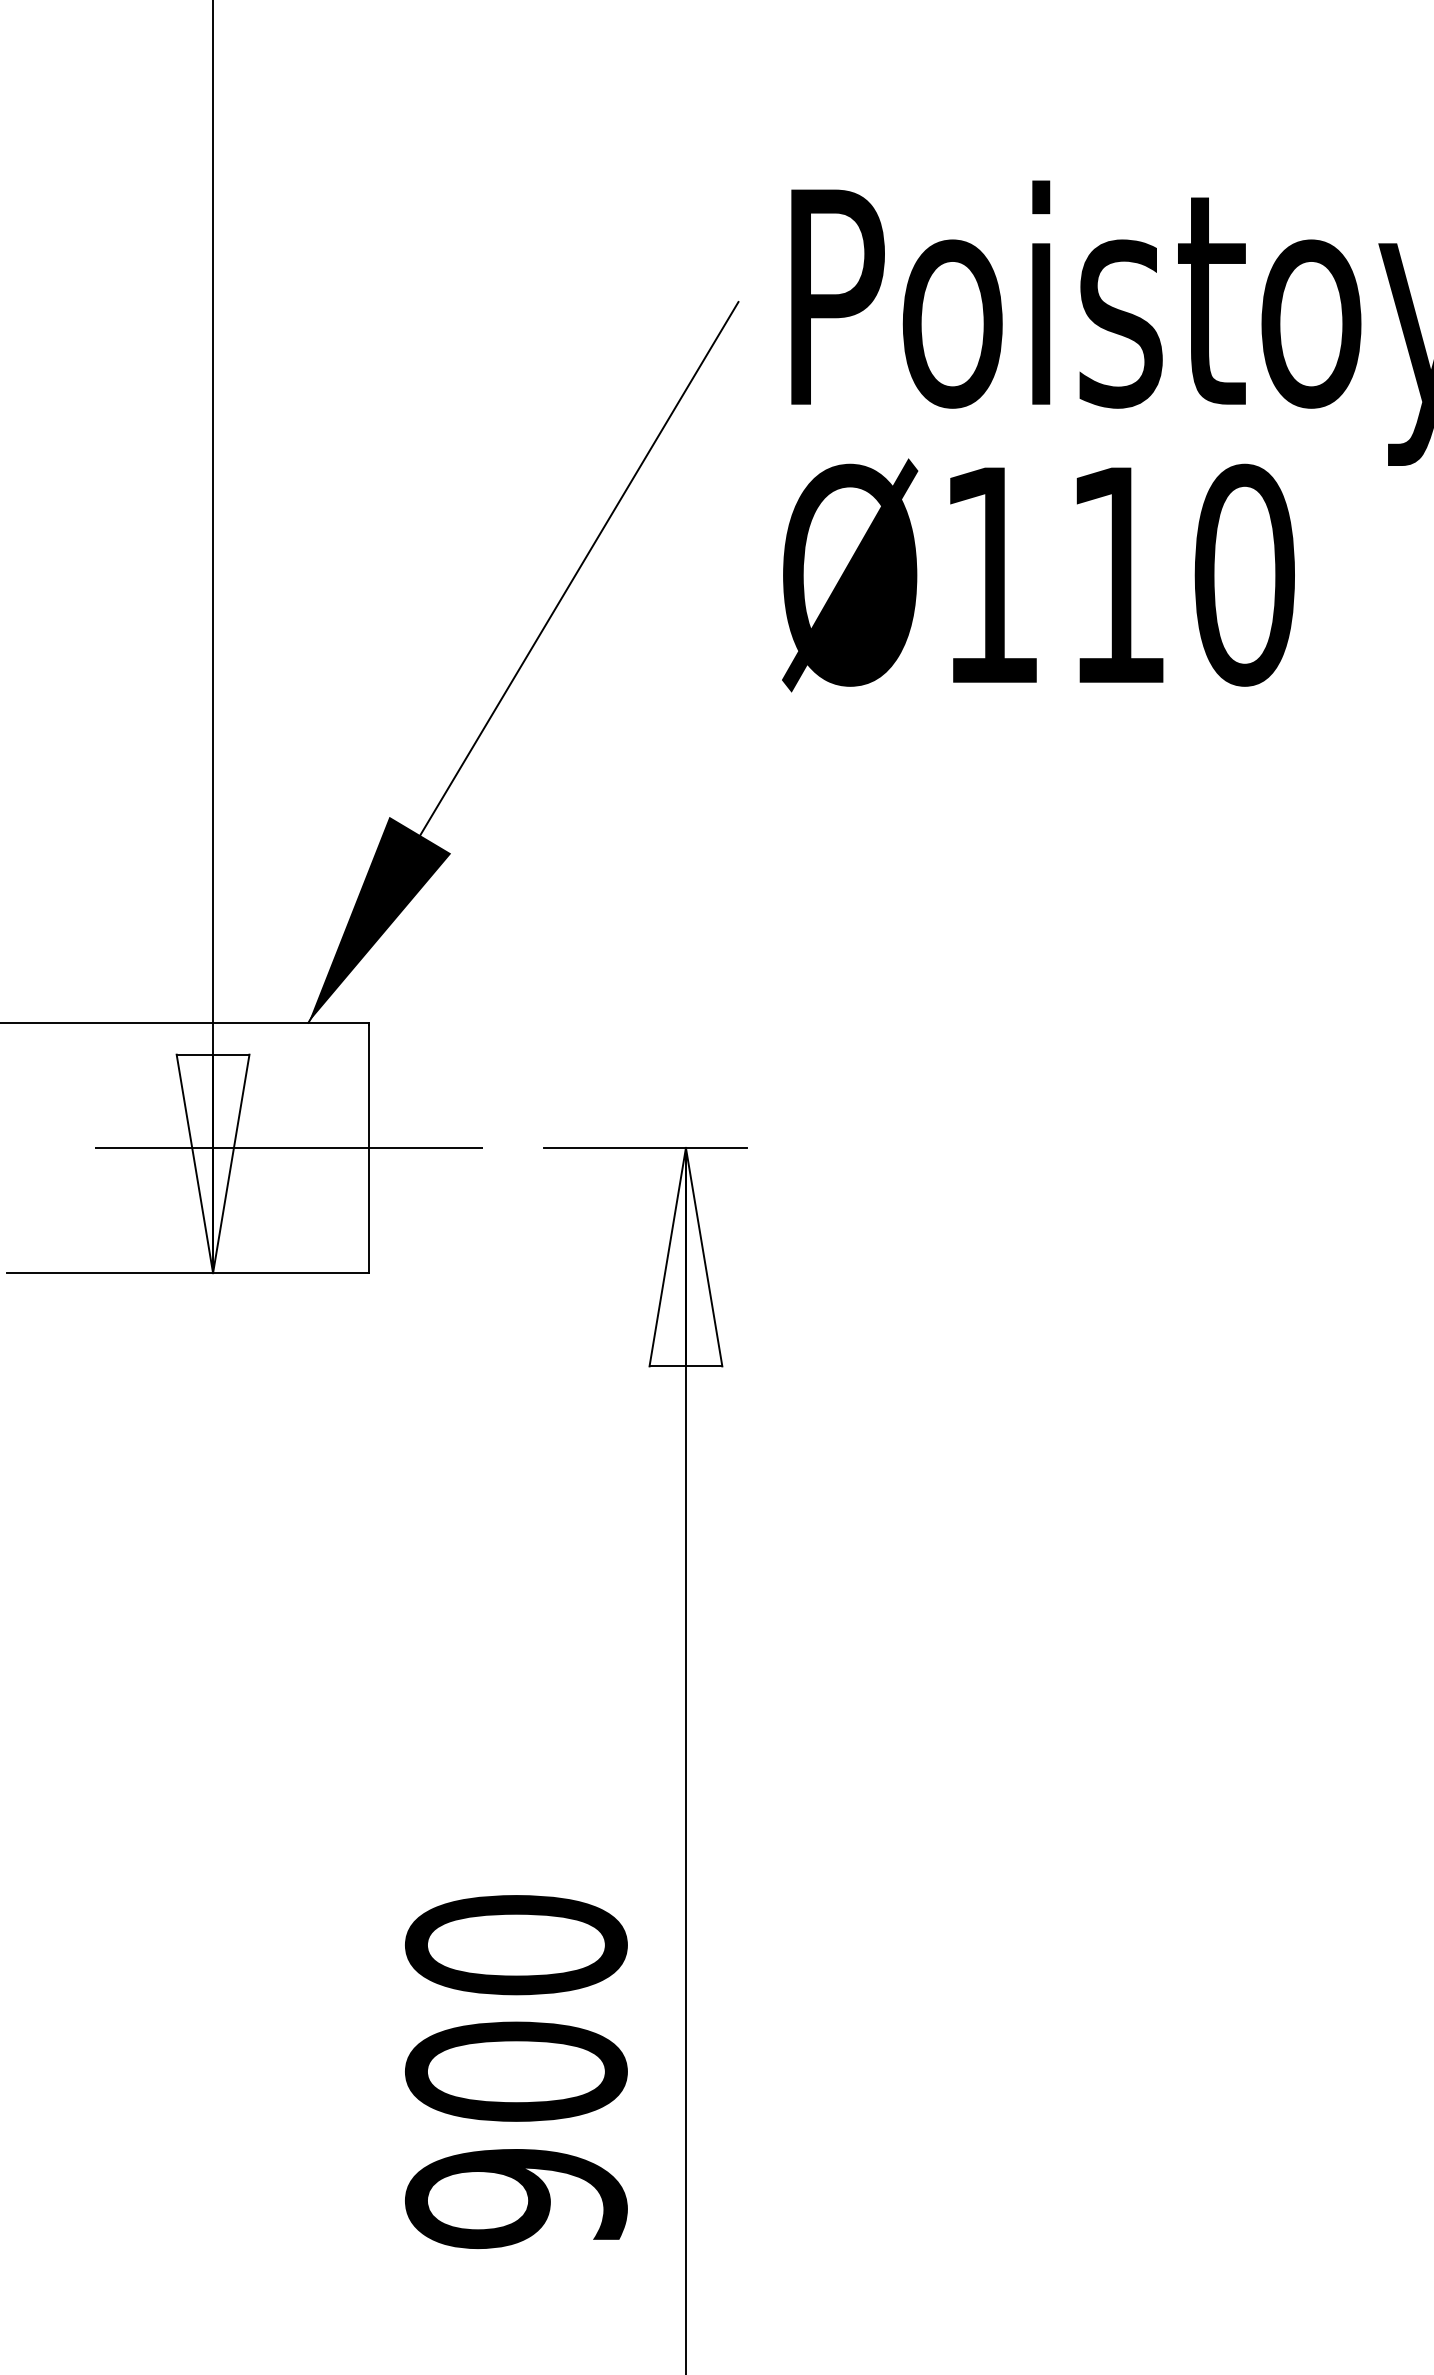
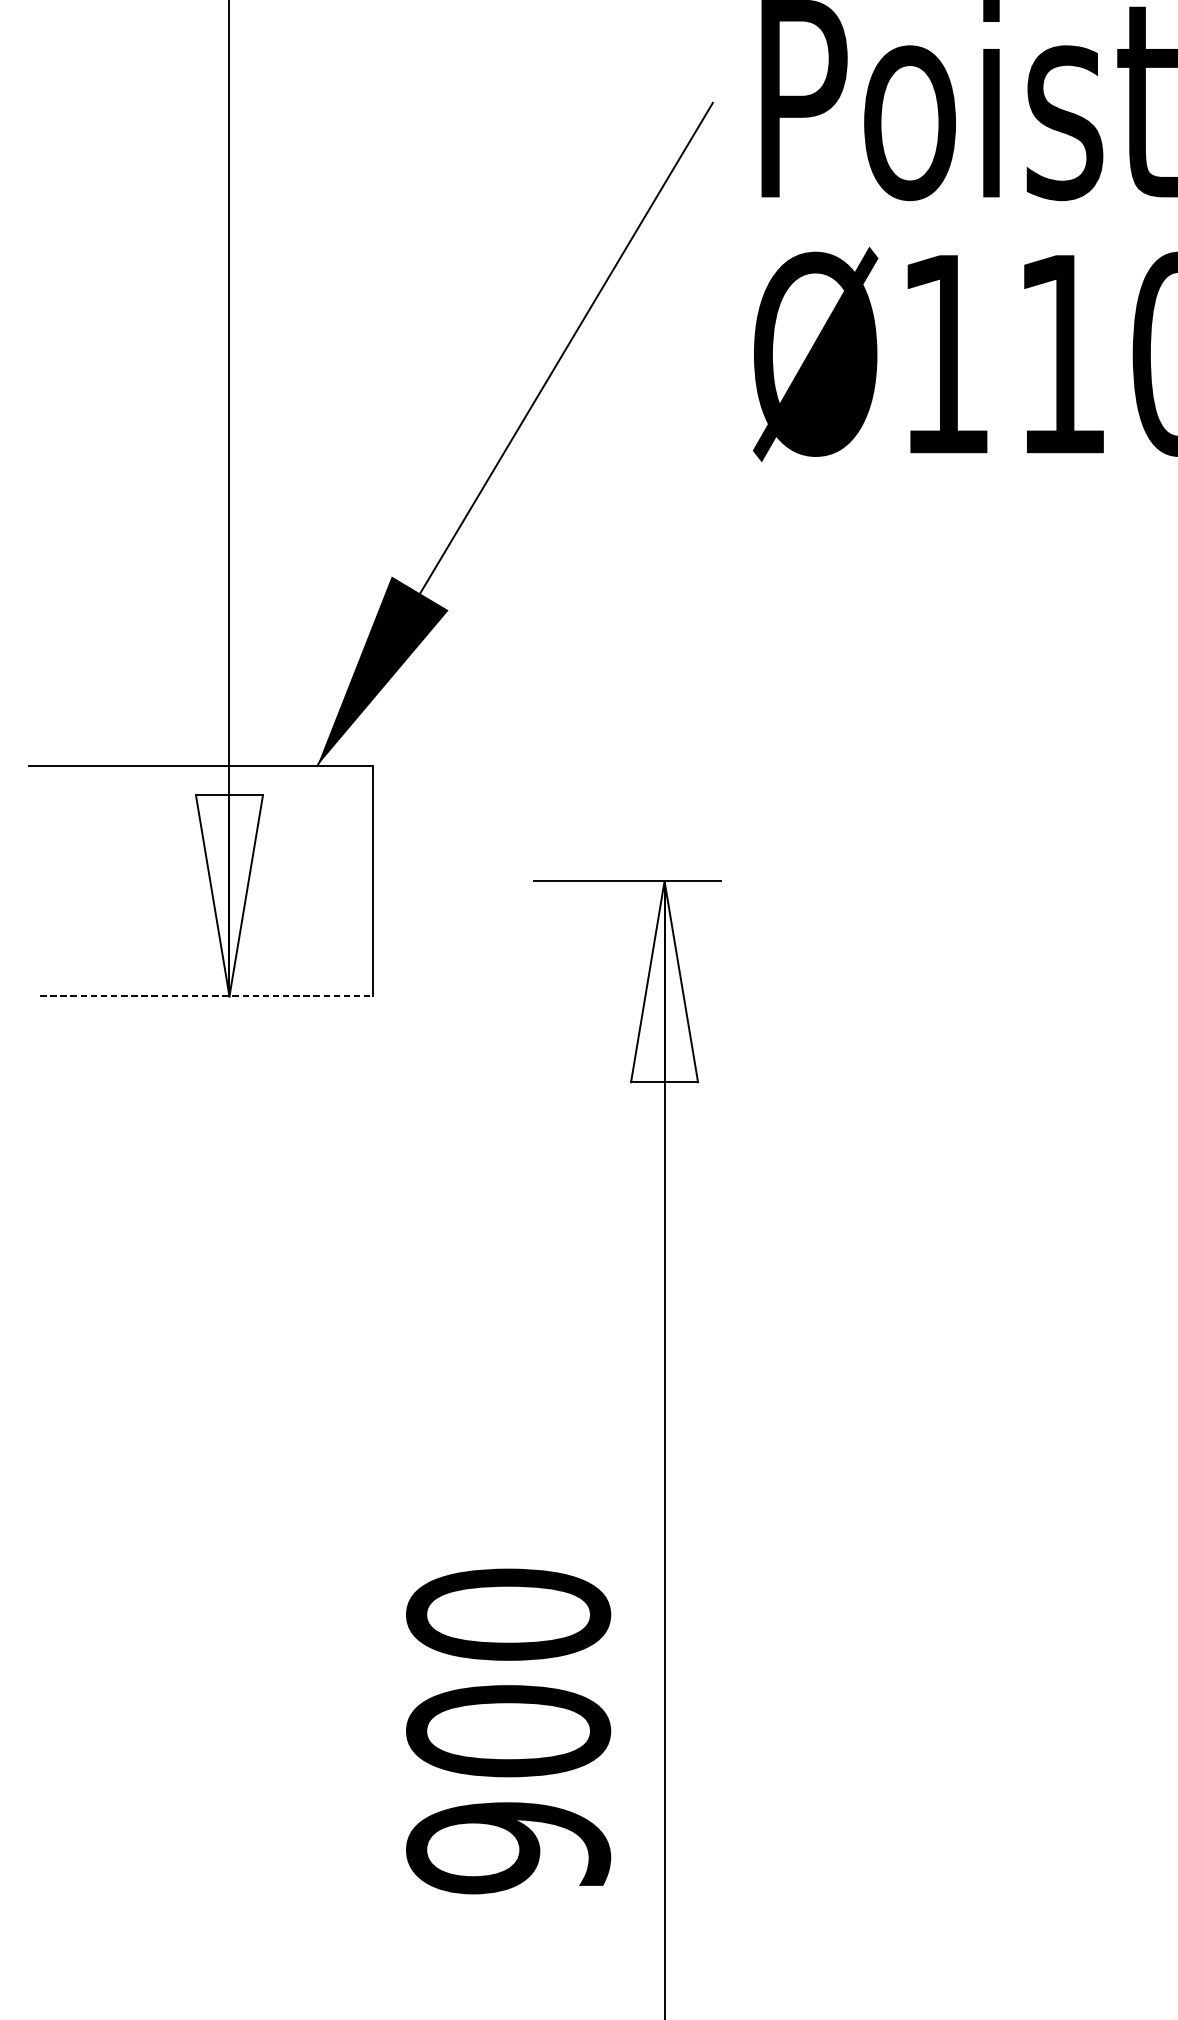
line: (288, 1147) -> (298, 880), removed
line: (188, 1273) -> (206, 996), solid -> dashed

